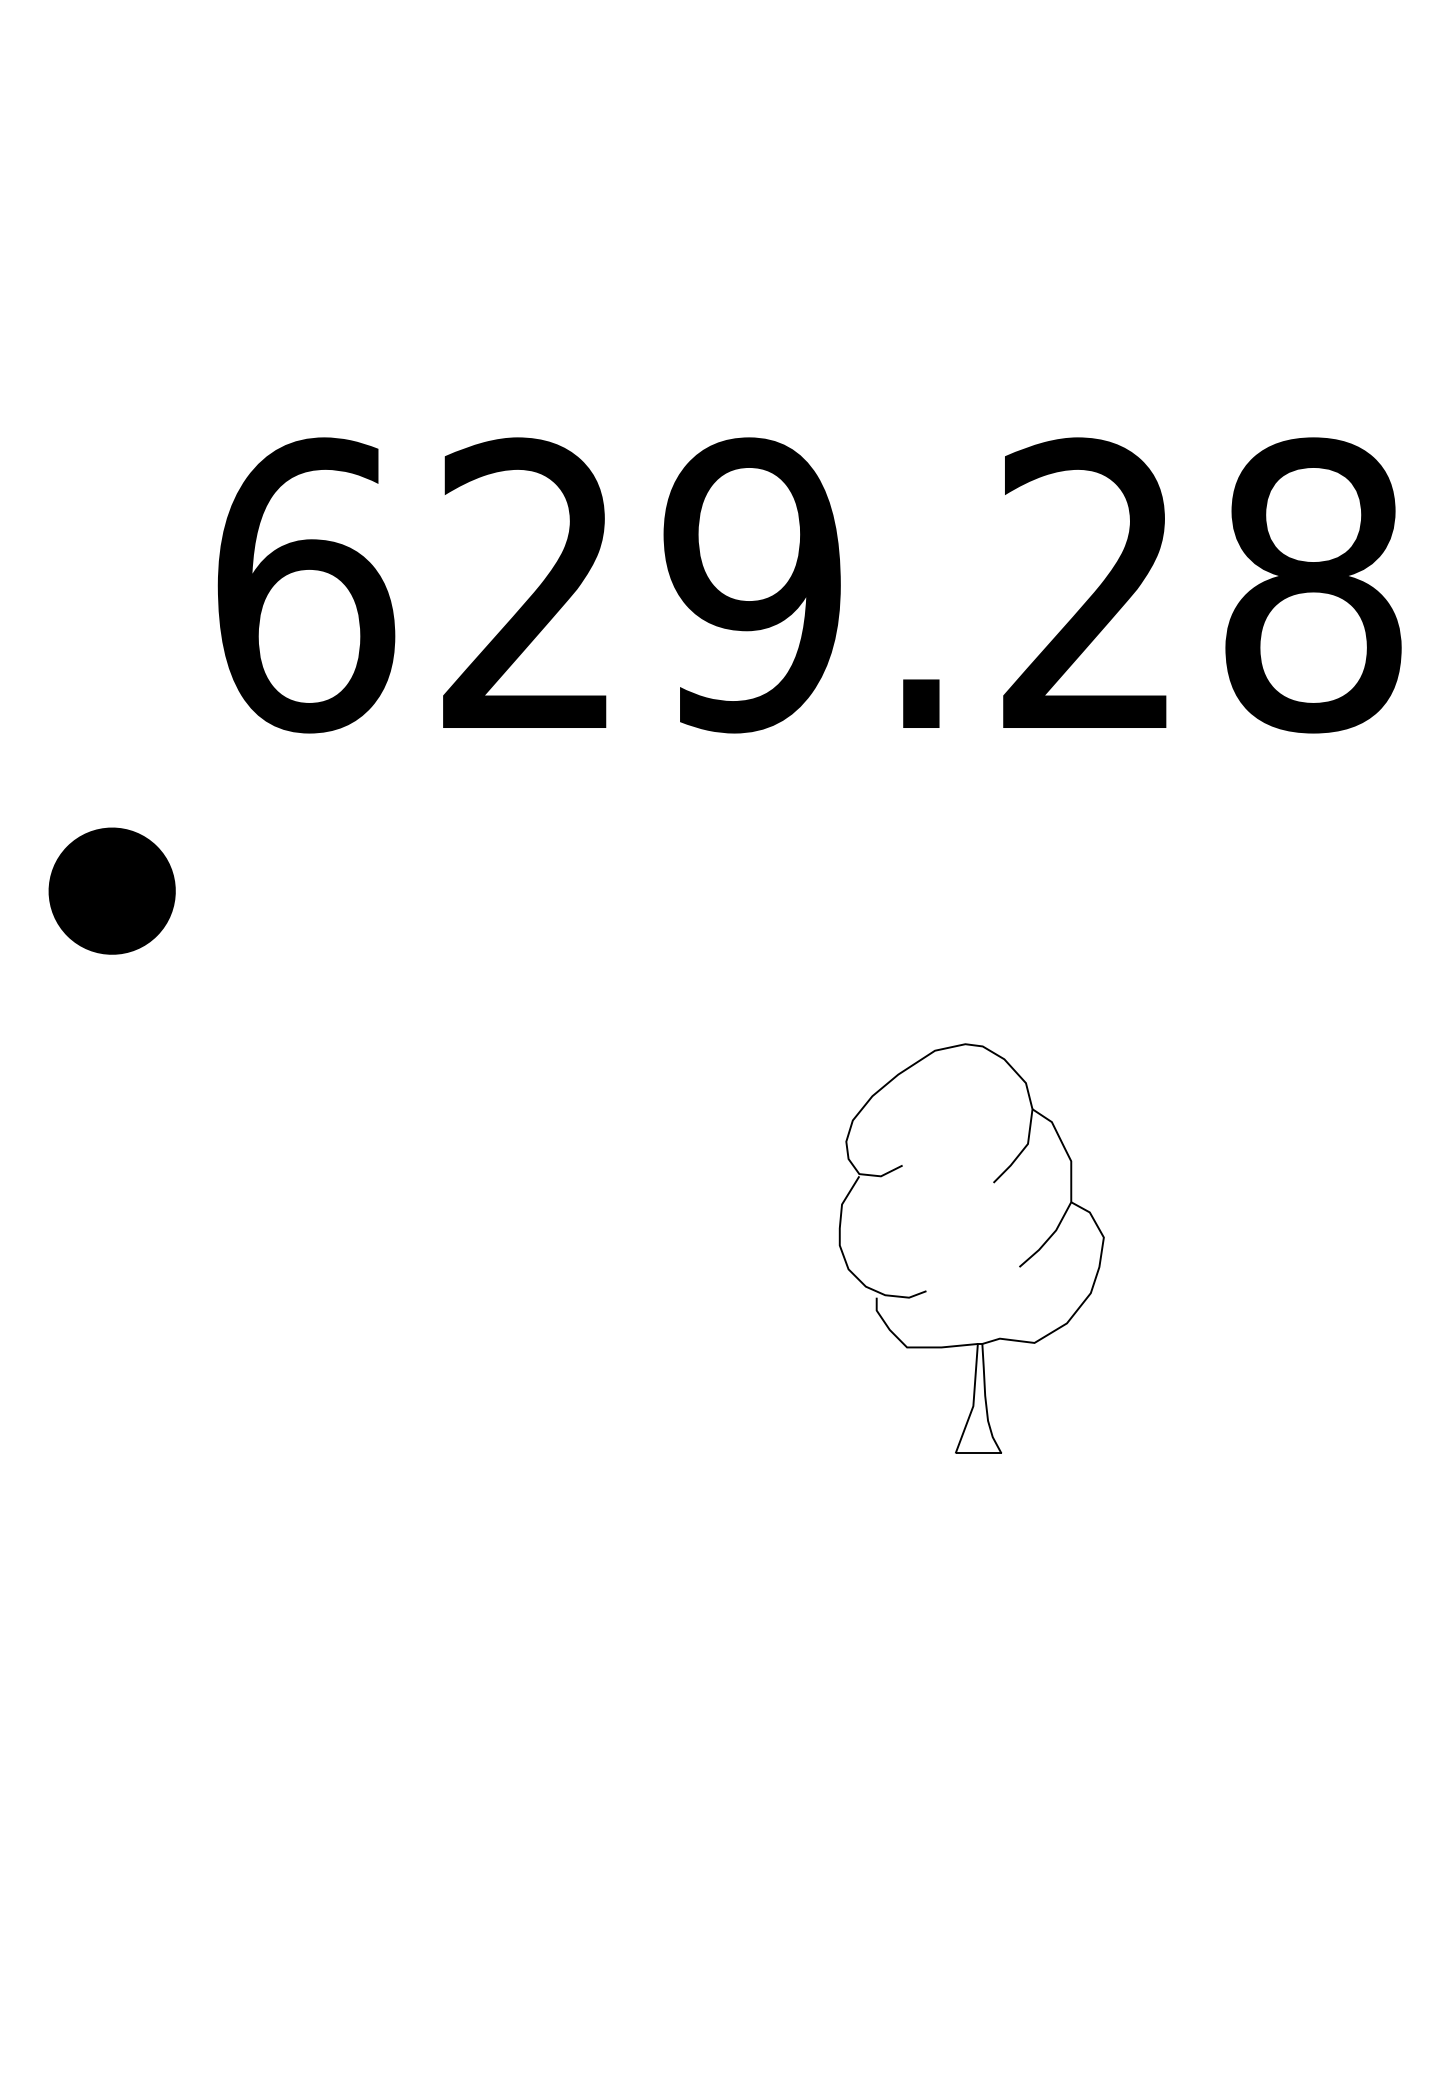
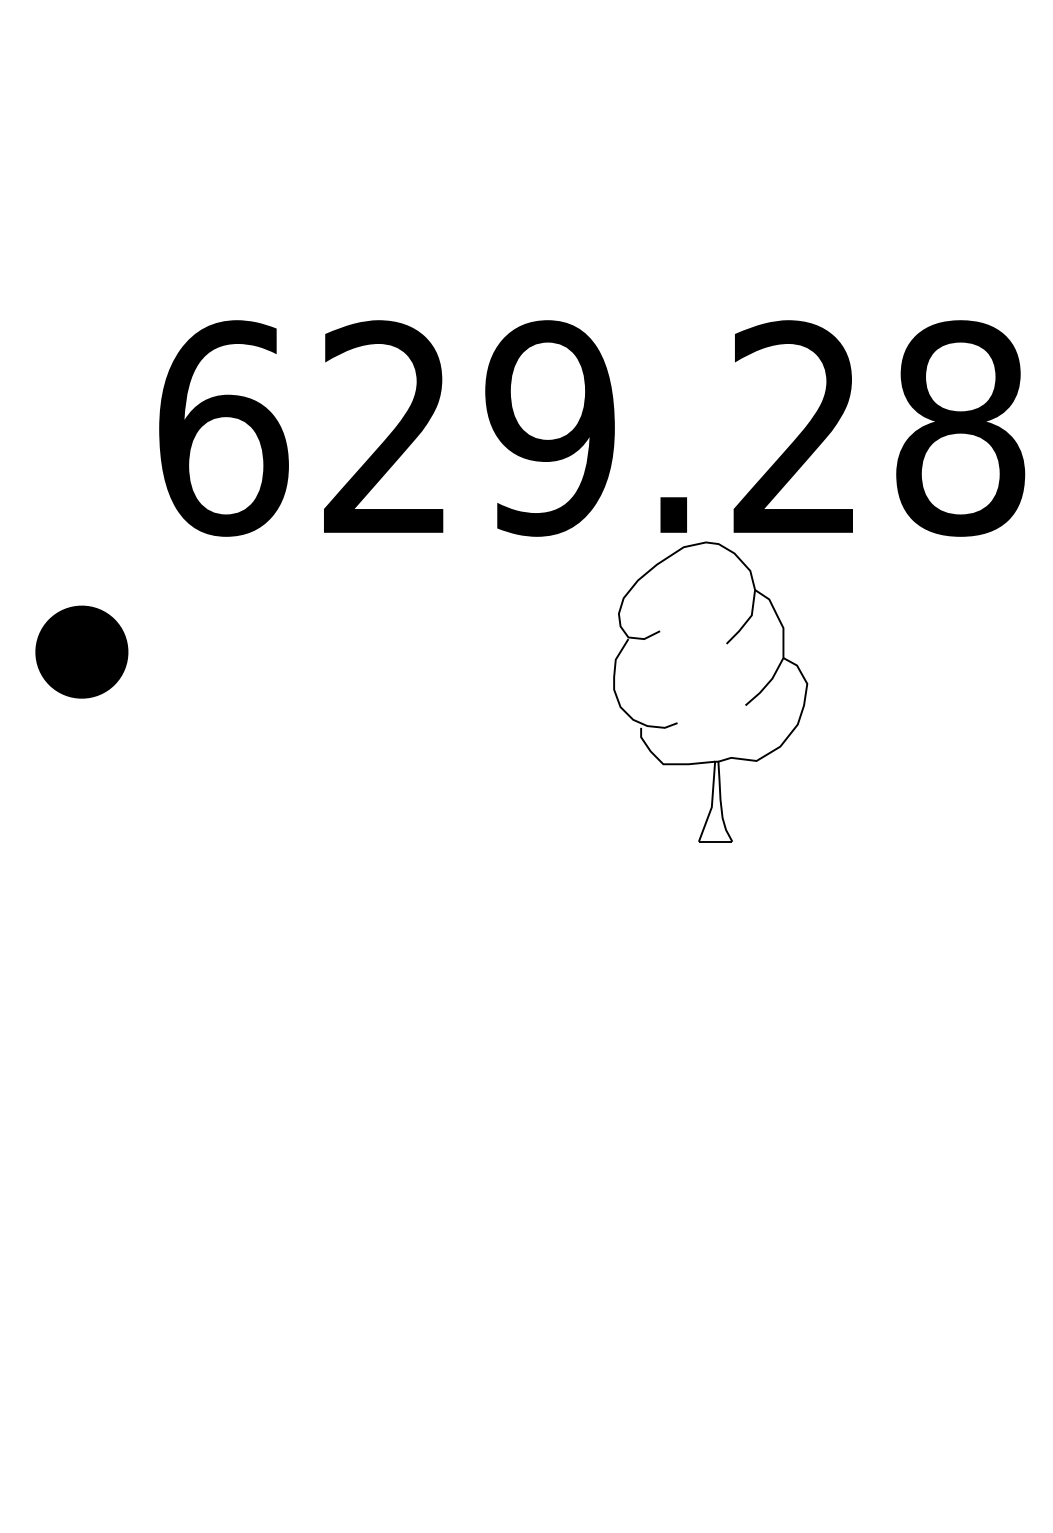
part: (1019, 1265) -> (745, 704), moved

